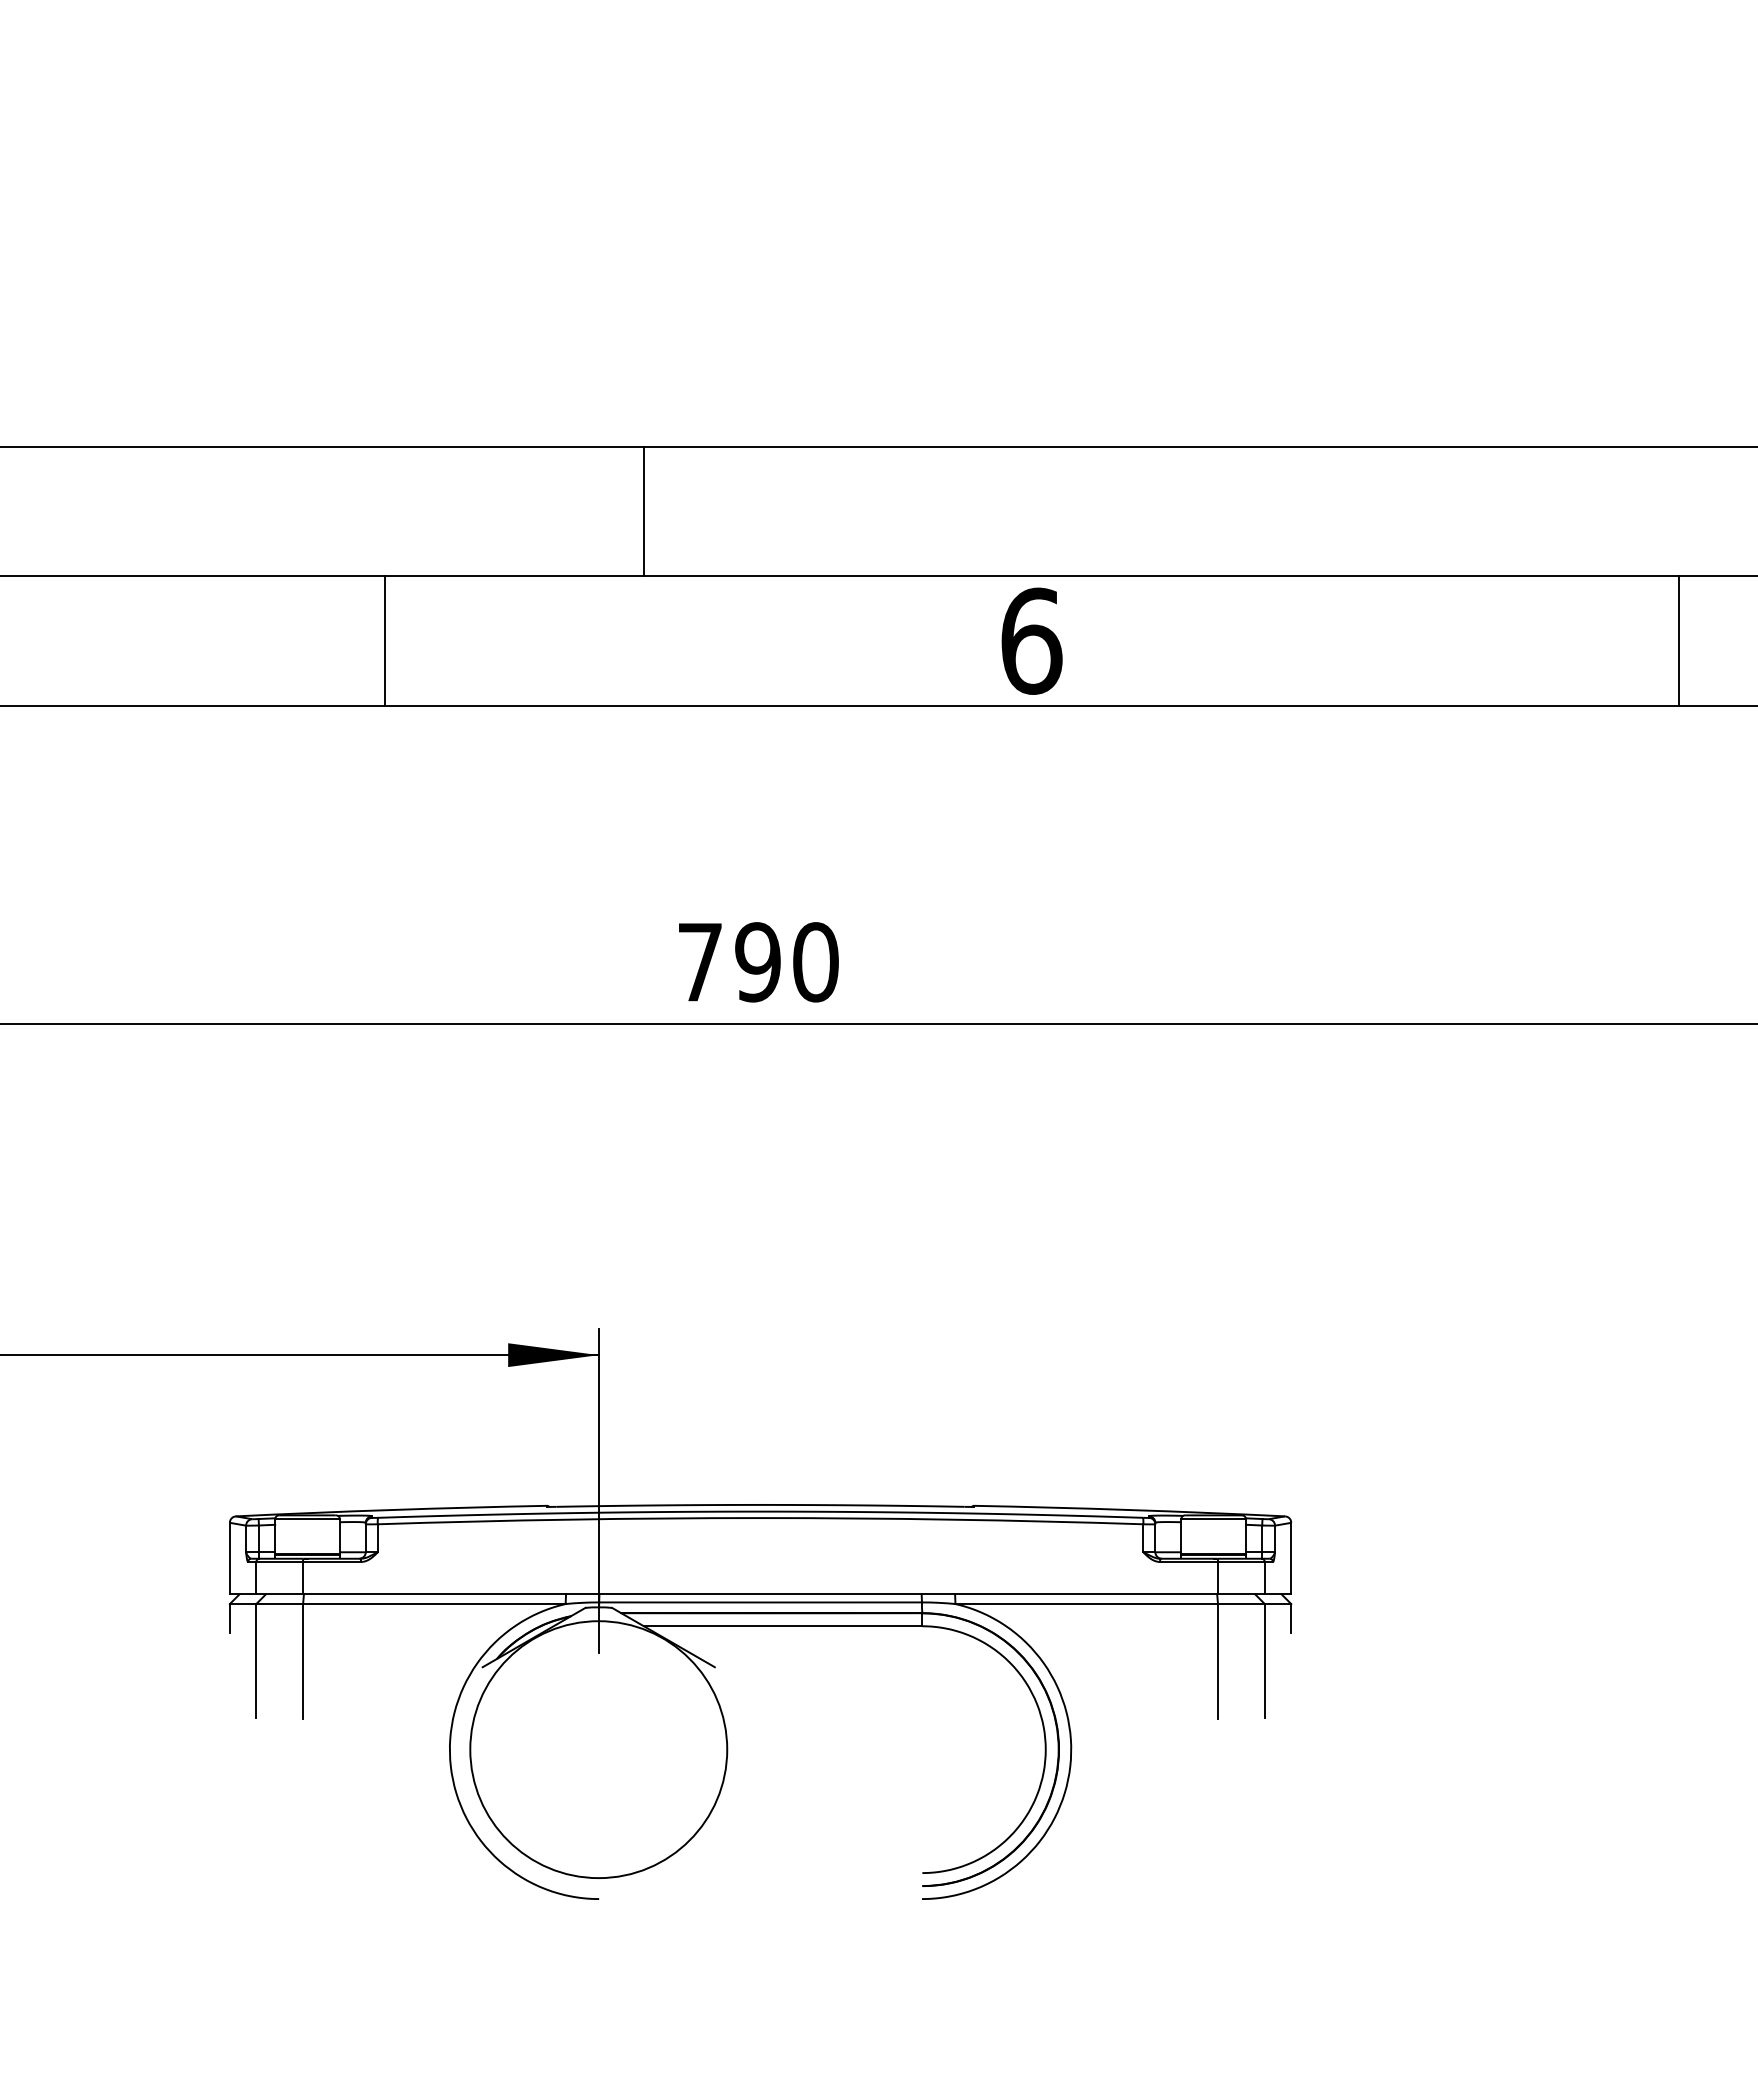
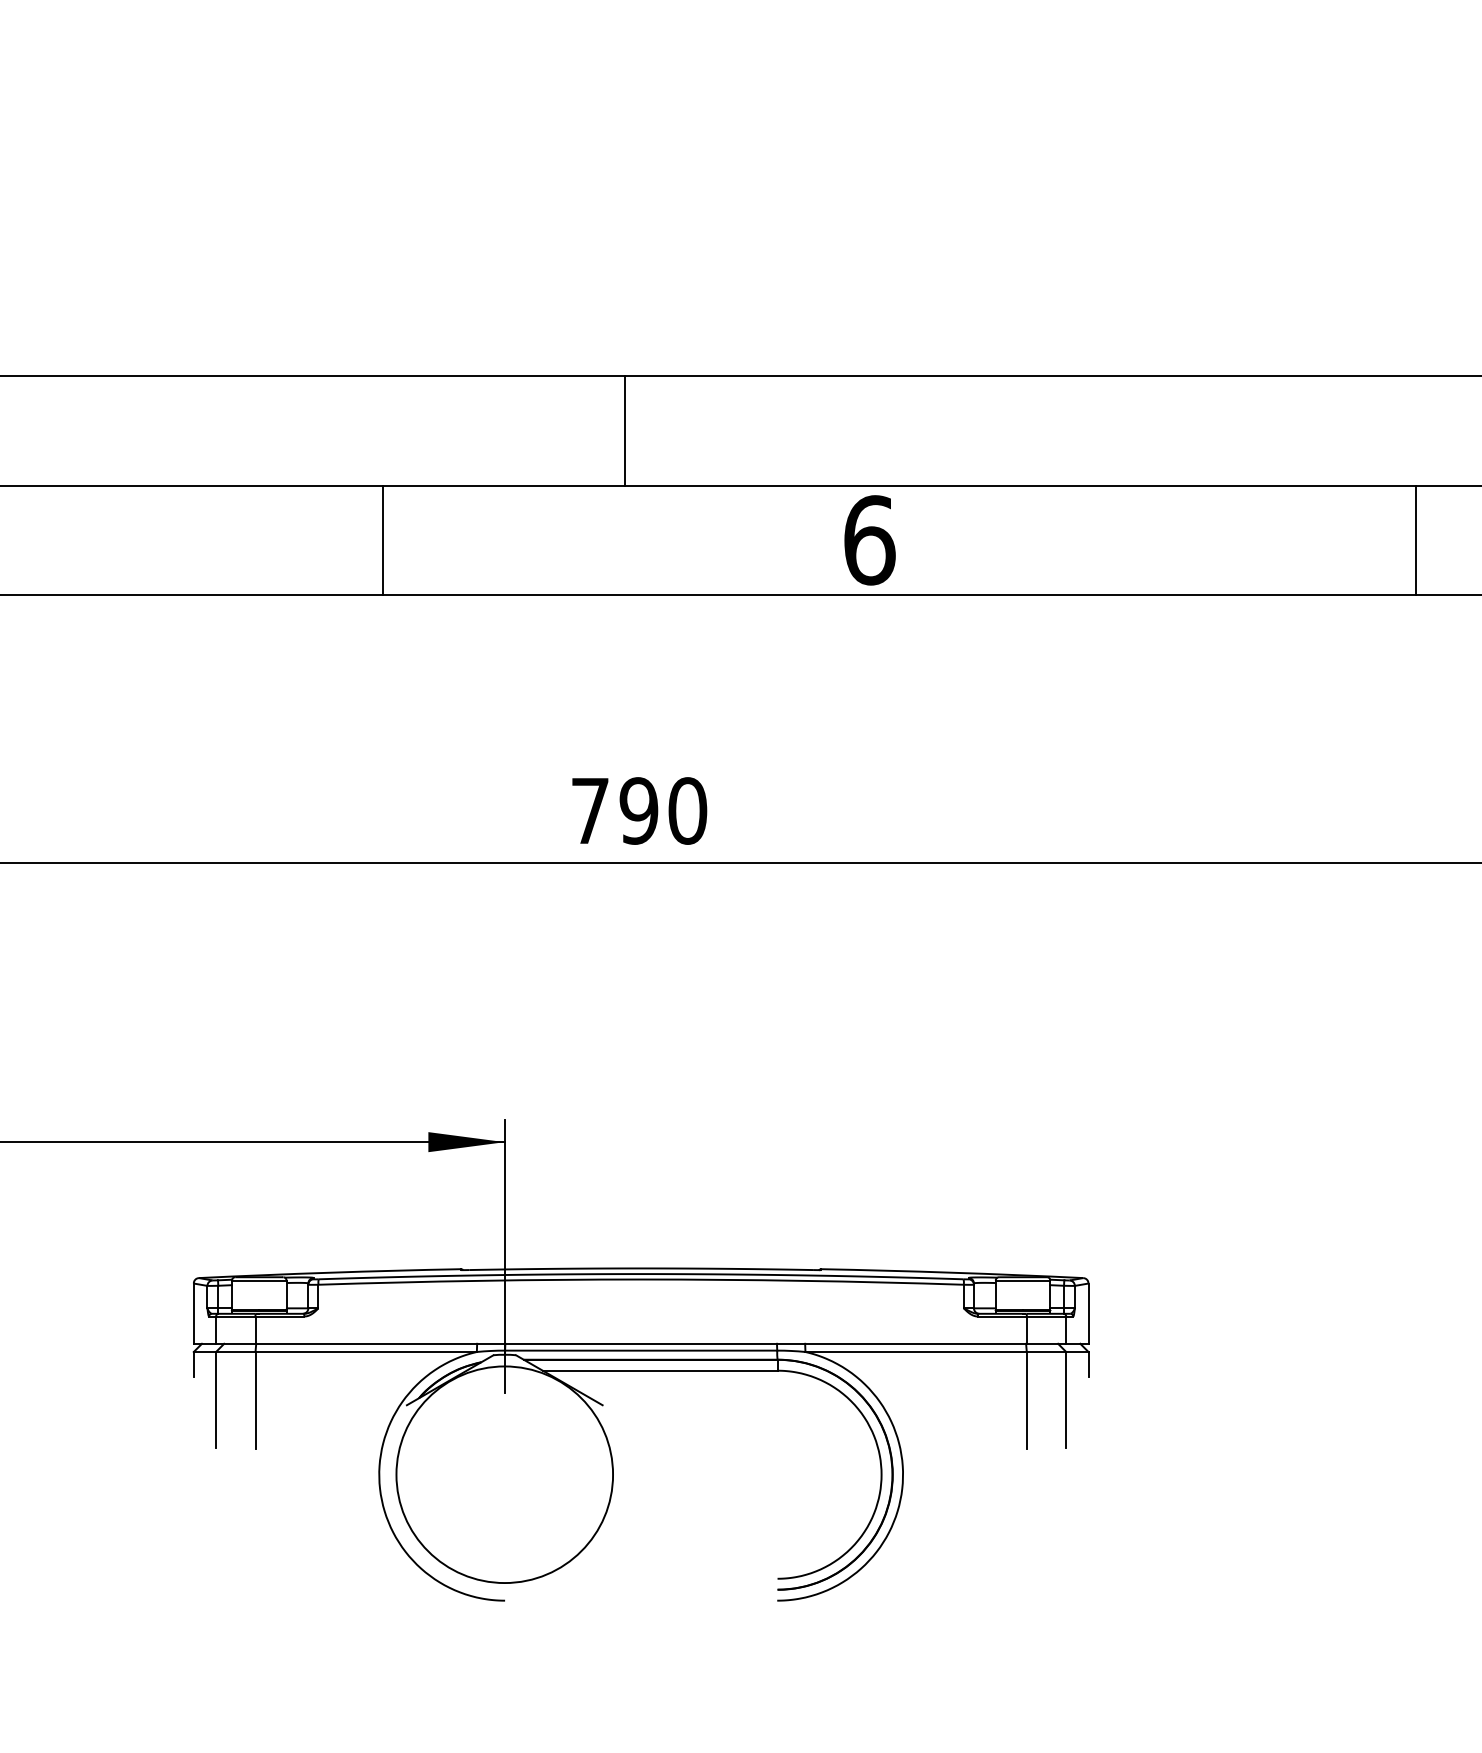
line: (643, 511) -> (625, 430), moved
line: (384, 640) -> (383, 539), moved

